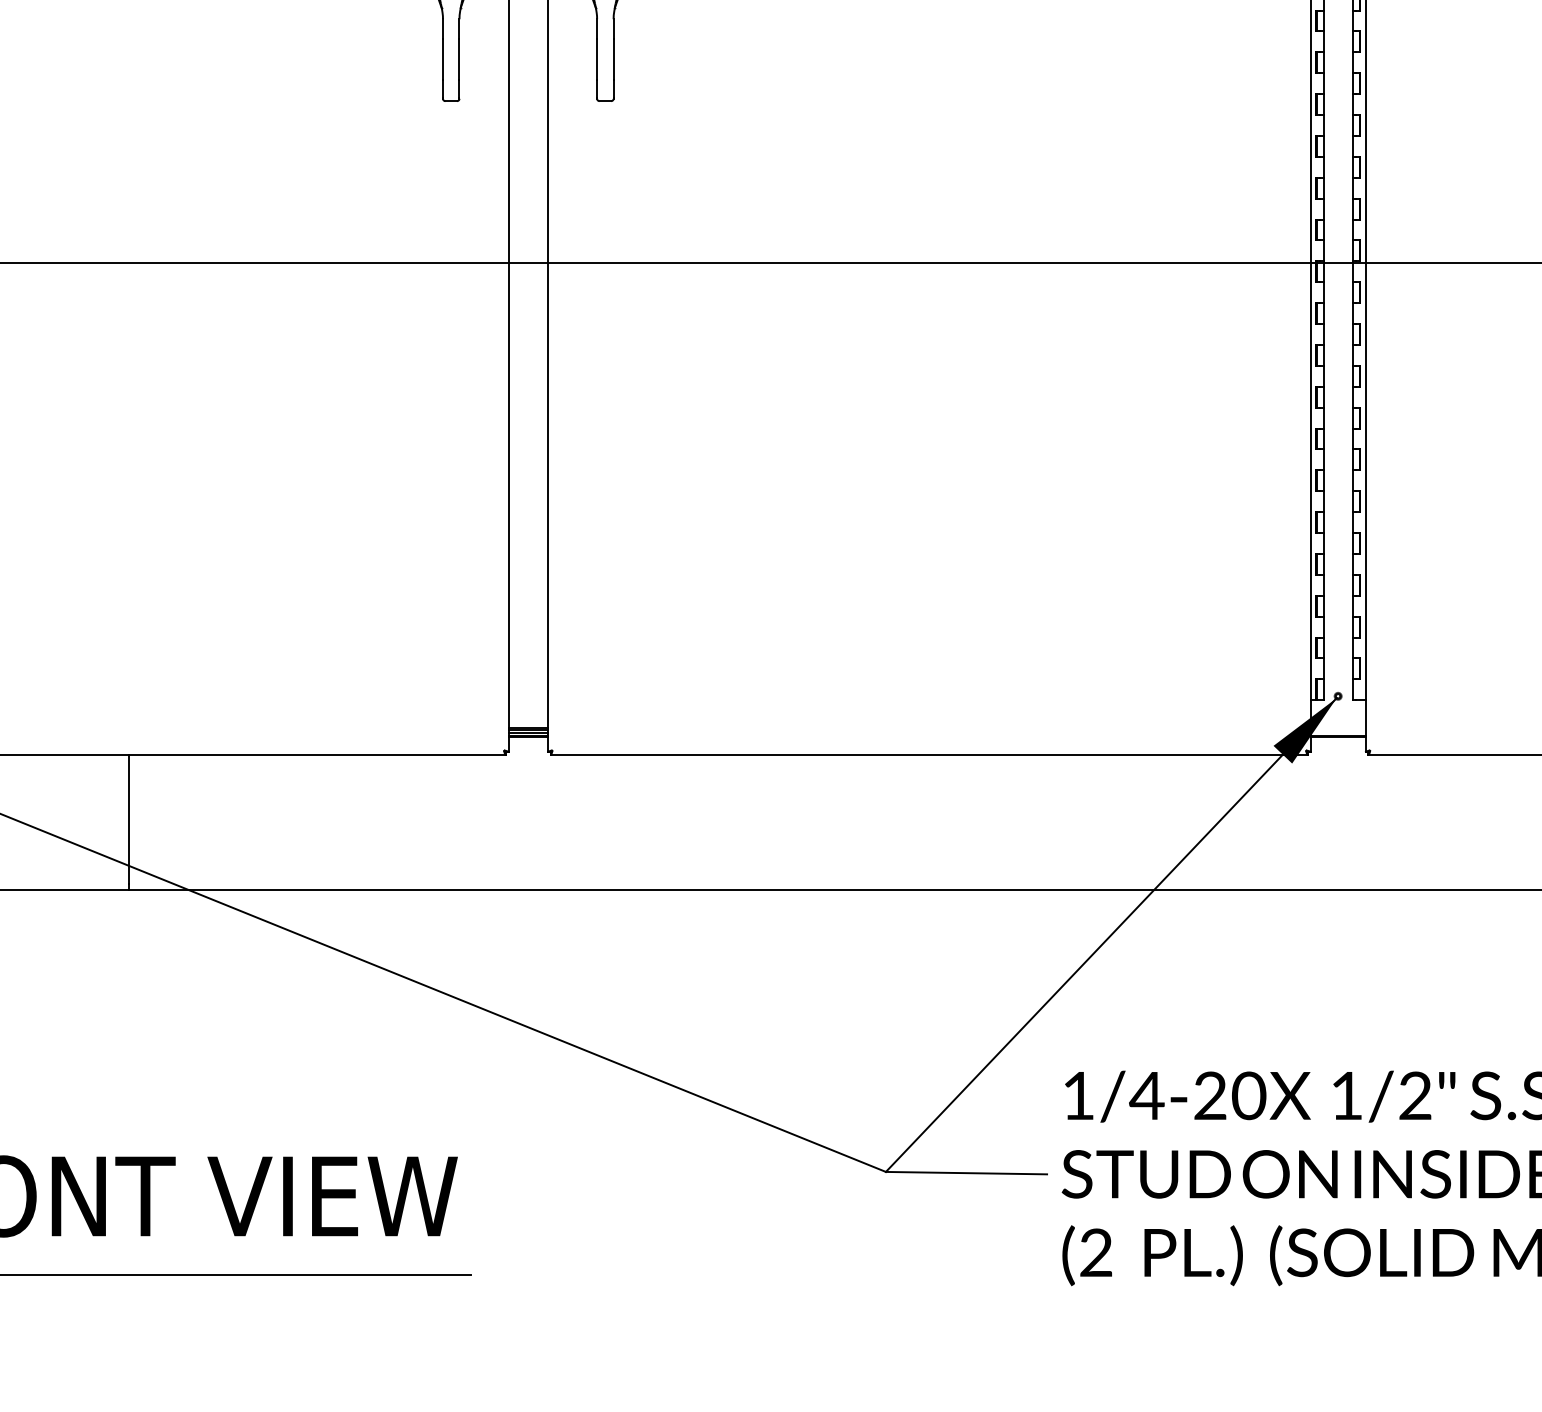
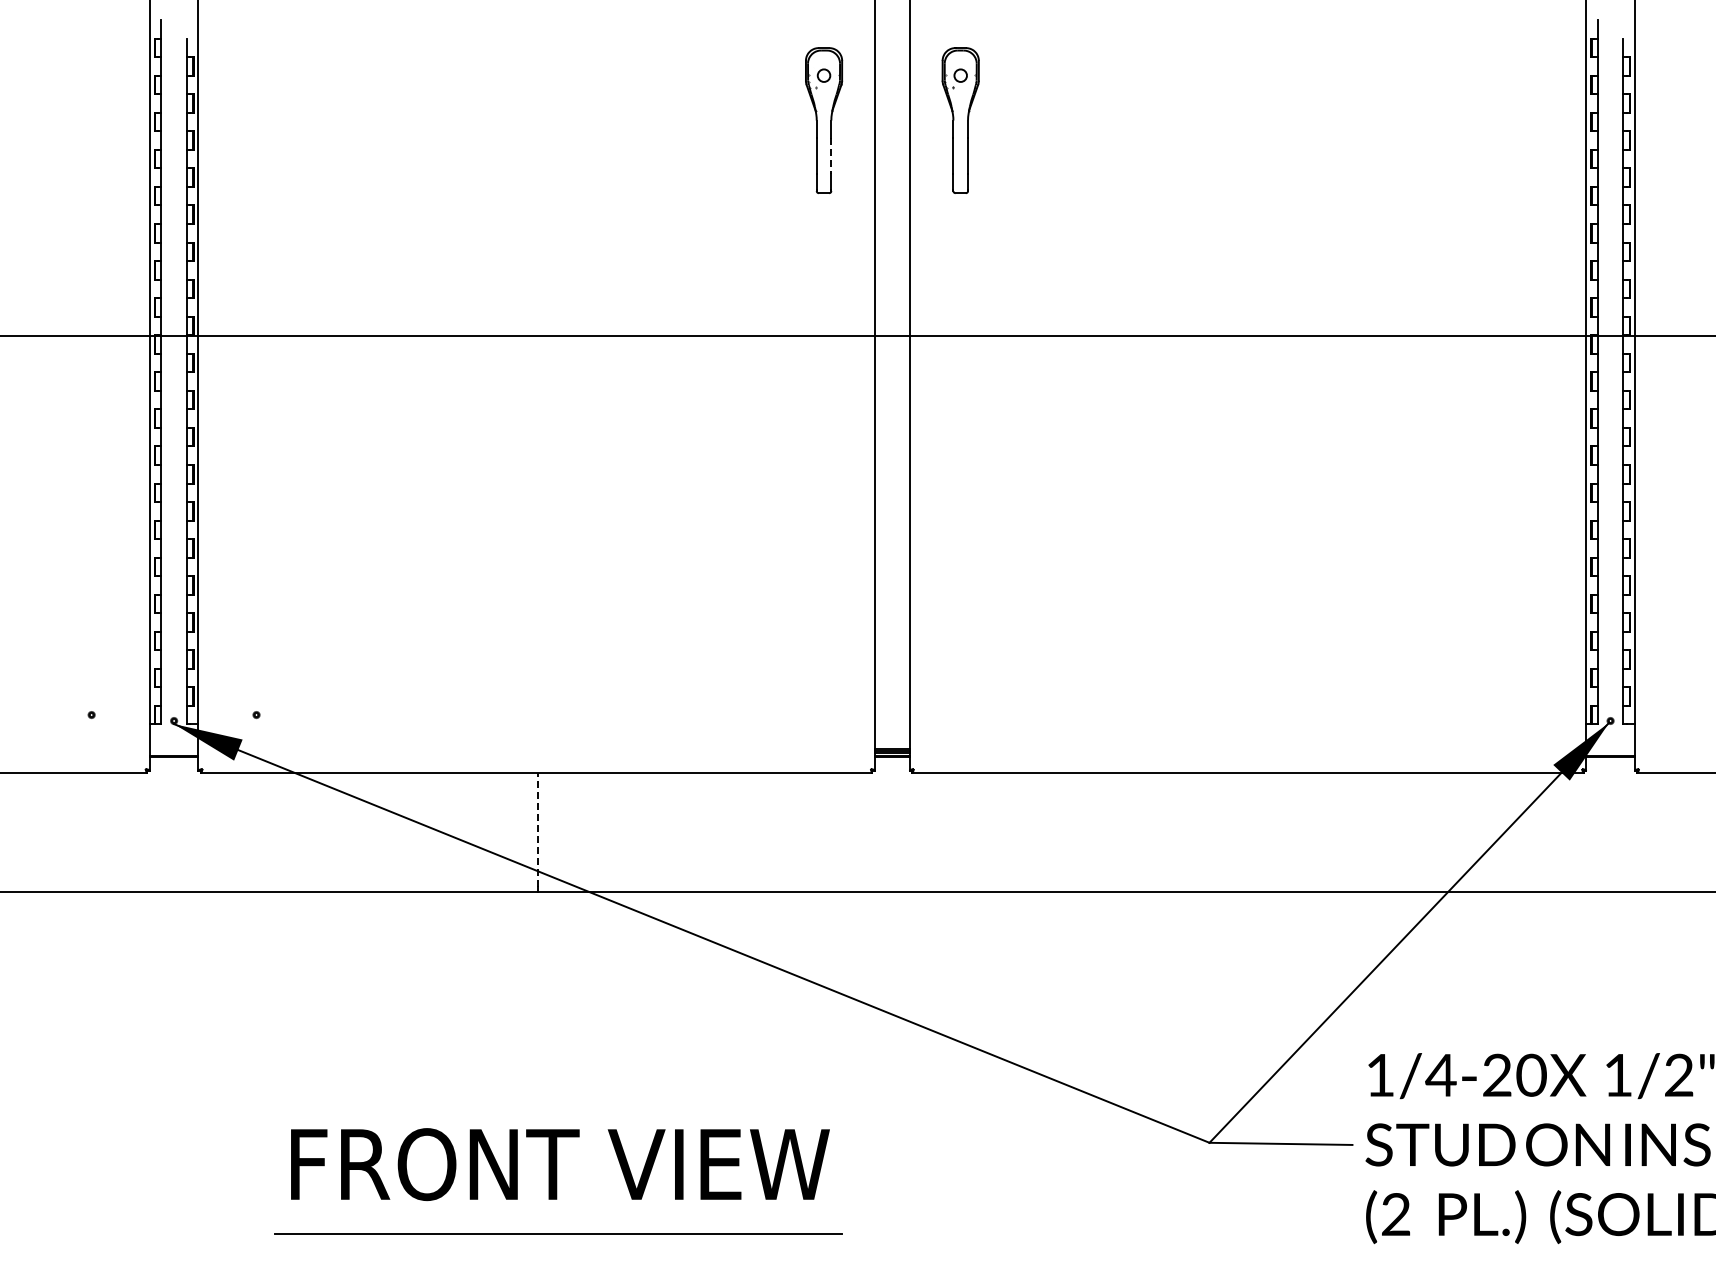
line: (459, 59) -> (831, 156), solid -> dashed
line: (128, 819) -> (537, 830), solid -> dashed

